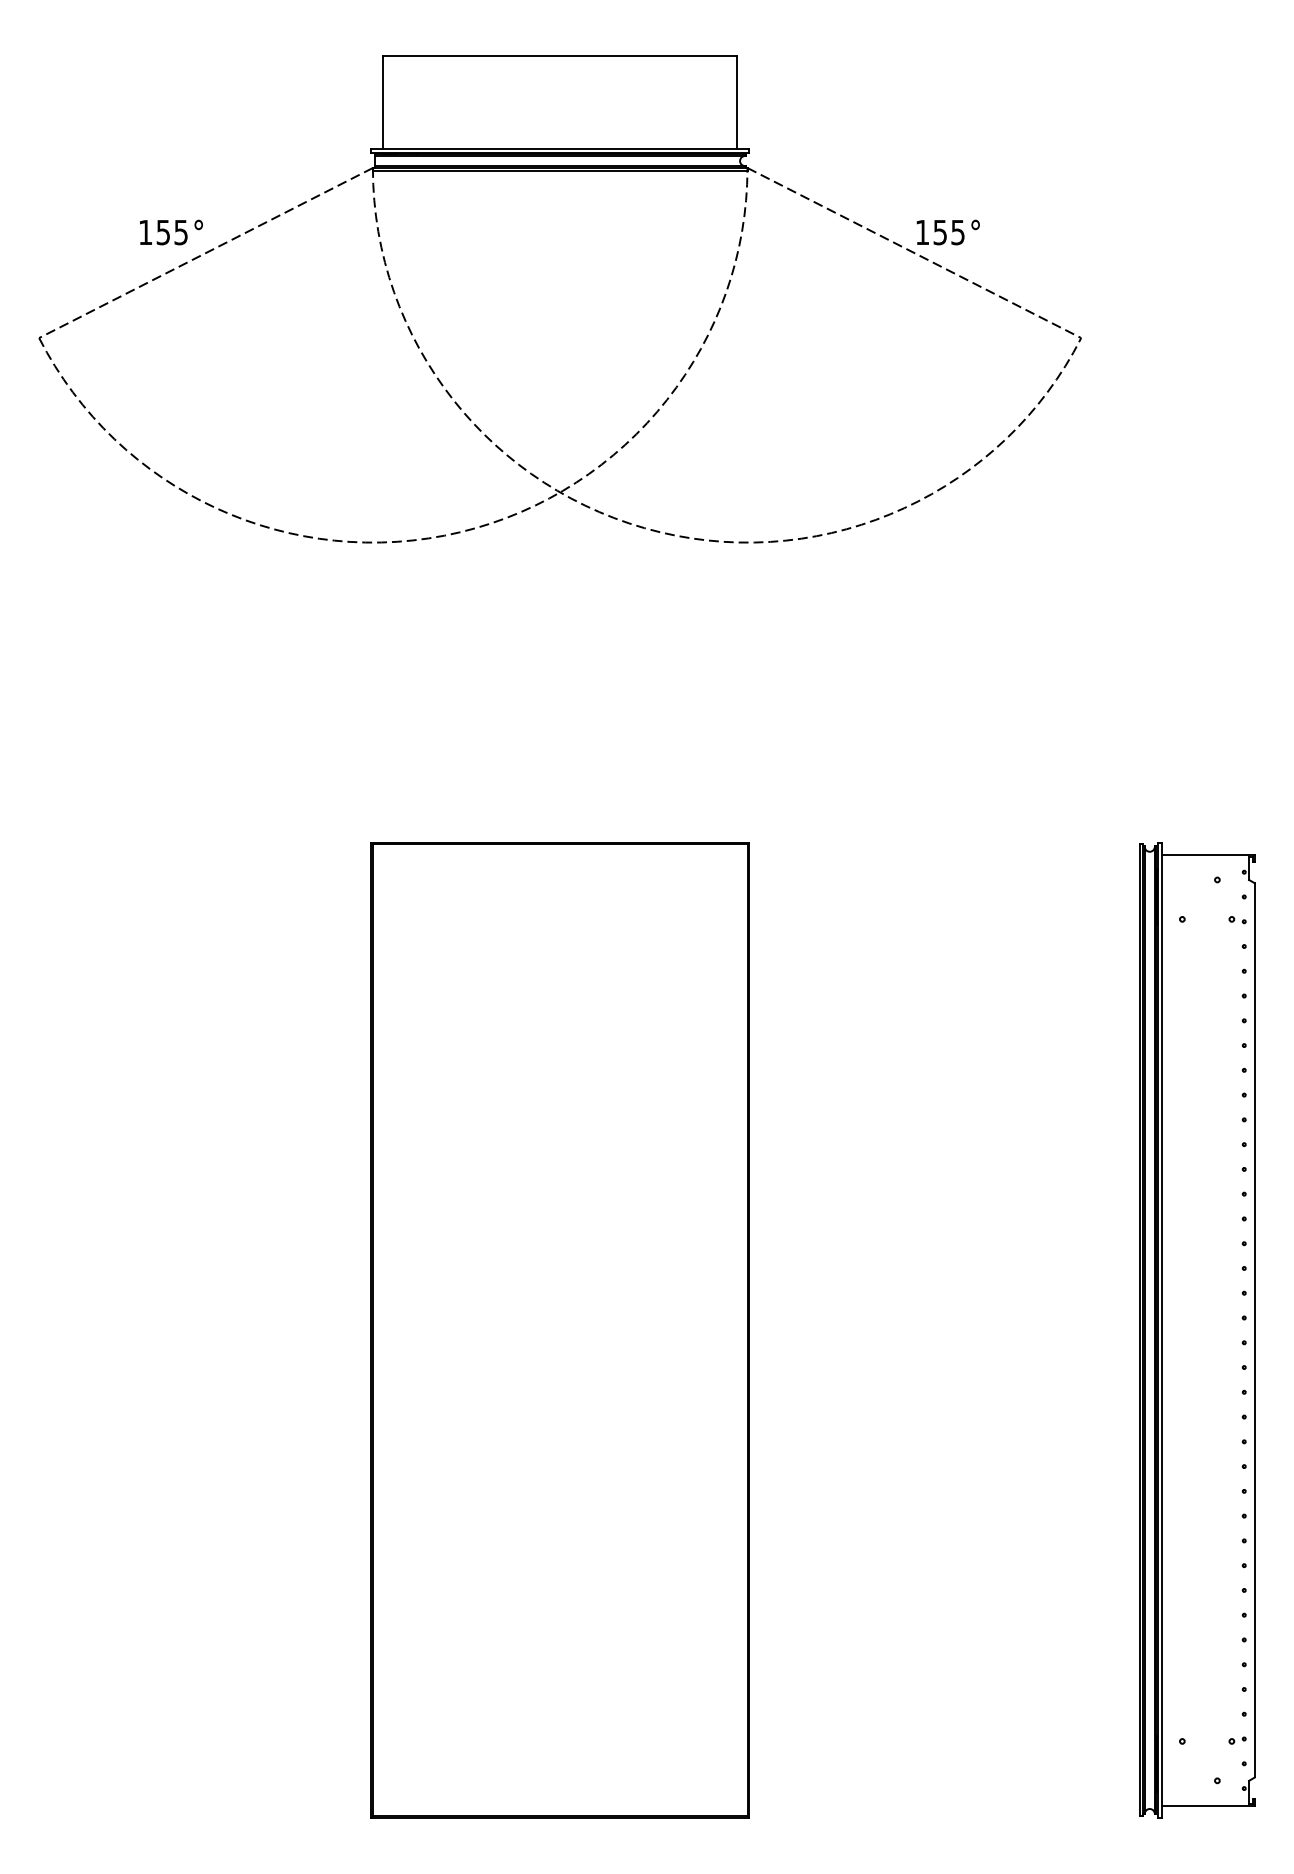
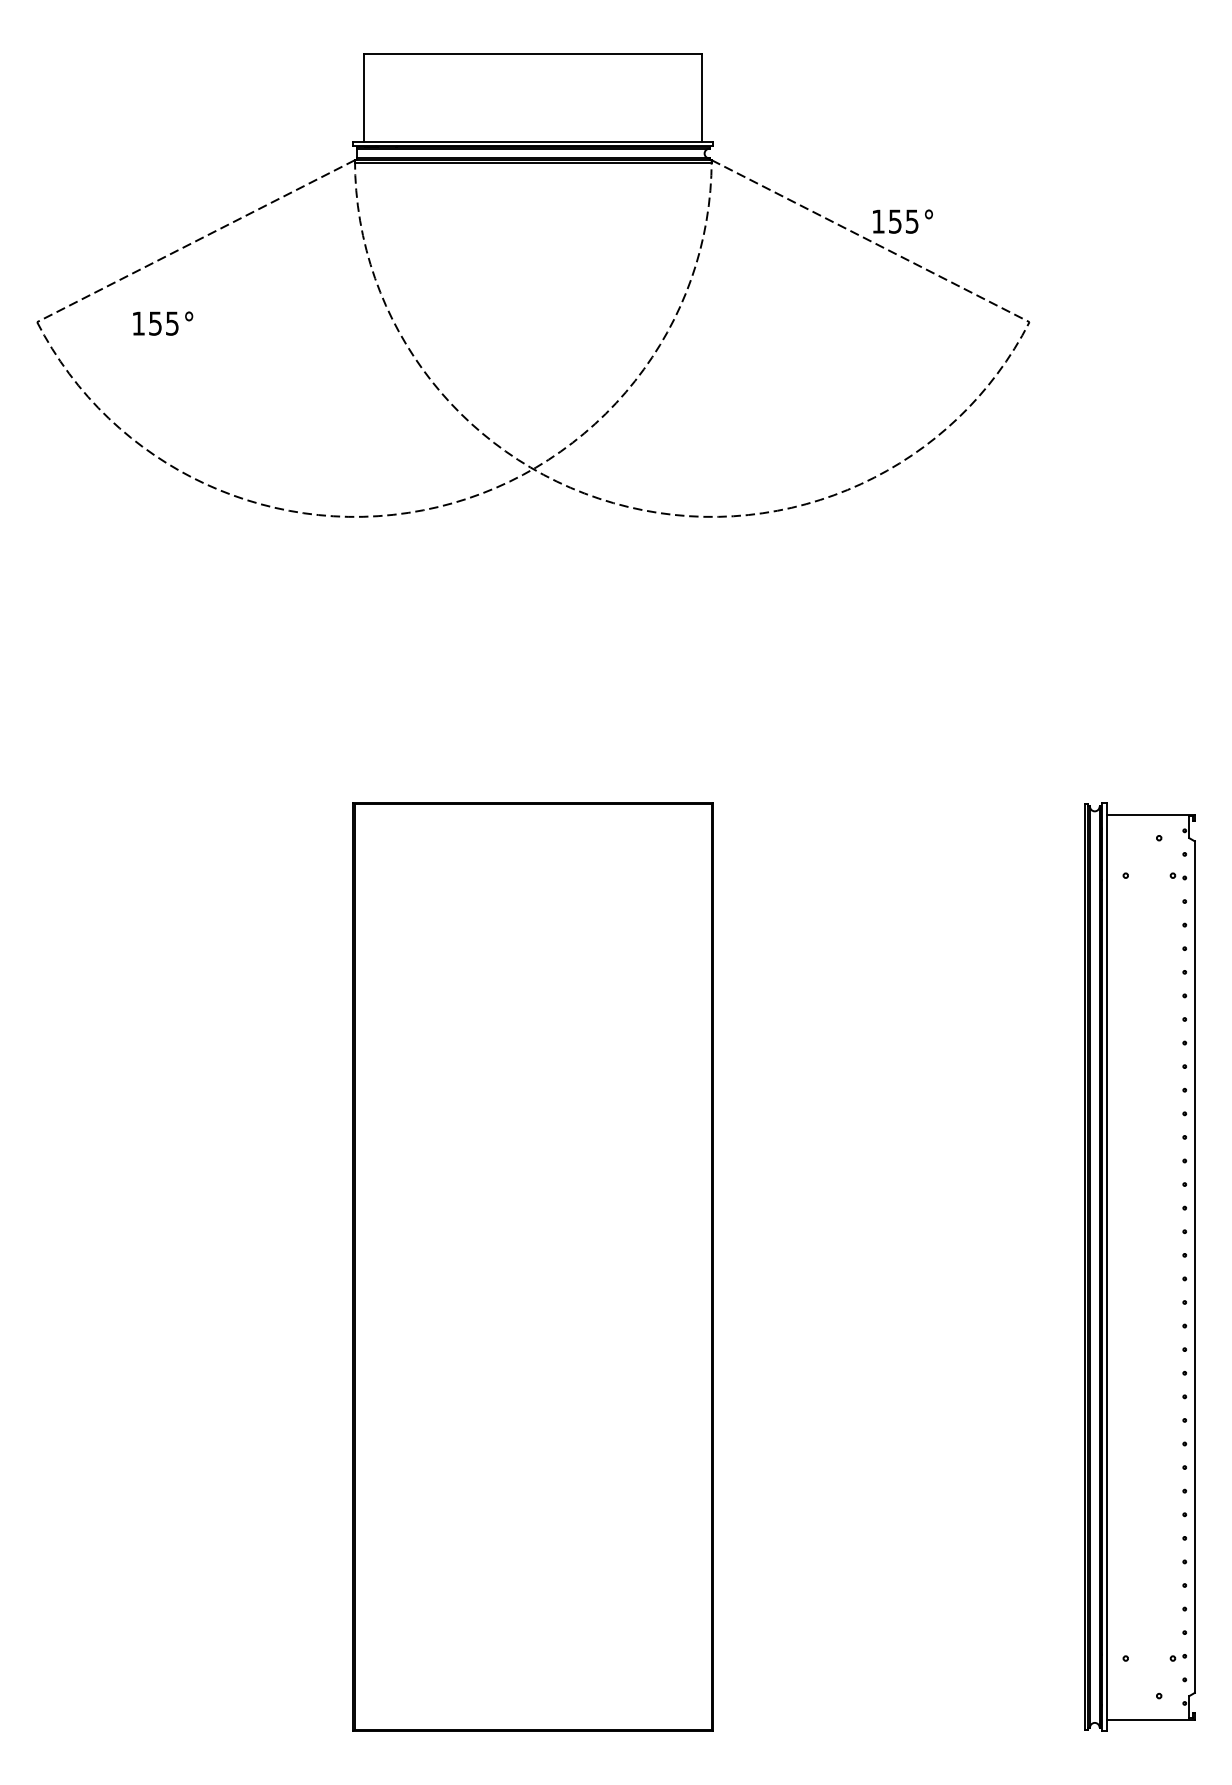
text: (171, 232) -> (163, 323), moved

